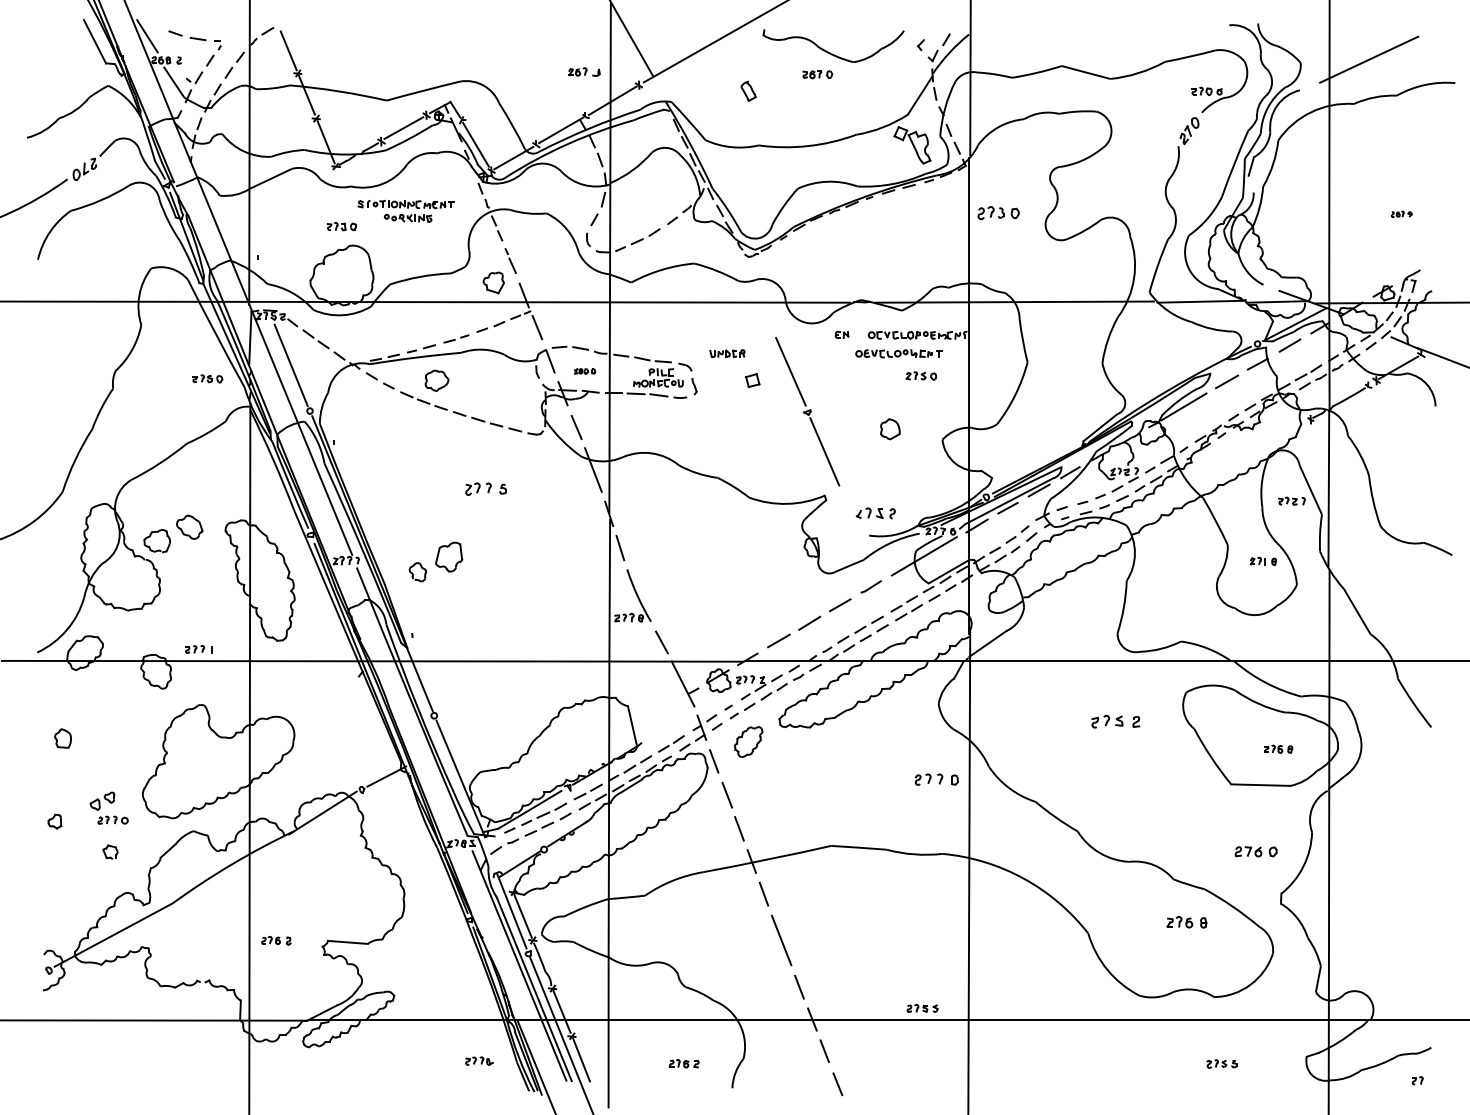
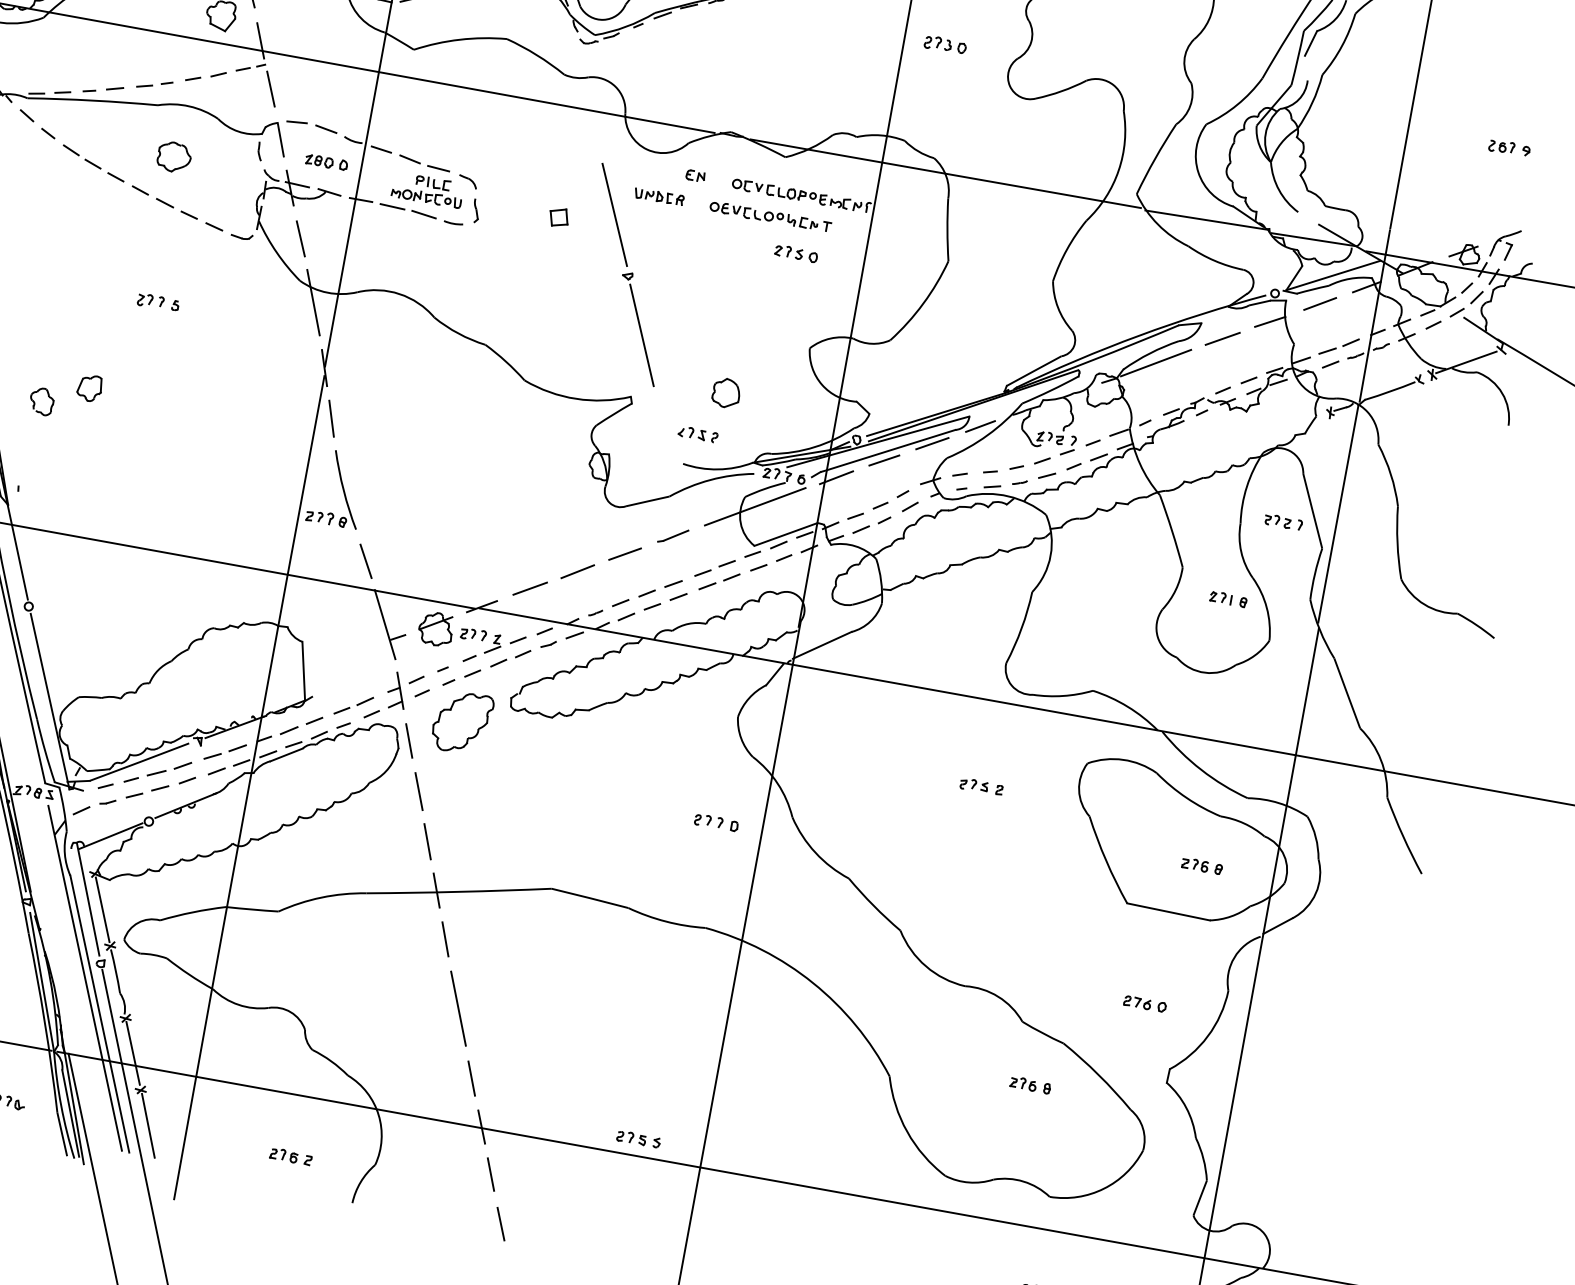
part: (998, 212) -> (945, 44), size x0.71
part: (1401, 214) -> (1509, 148), size x1.43
part: (727, 353) -> (659, 196), moved
part: (584, 371) -> (325, 162), size x1.43
part: (436, 380) -> (173, 156), moved
part: (890, 429) -> (726, 393), moved
part: (485, 489) -> (157, 302), size x0.71
part: (875, 512) -> (697, 433), size x0.71
part: (449, 556) -> (90, 387), size x0.62
part: (1115, 721) -> (981, 786), size x0.62
part: (748, 741) -> (462, 721), size x1.43
part: (937, 779) -> (717, 822), size x0.71
part: (1255, 851) -> (1144, 1003), size x0.71
part: (1186, 921) -> (1030, 1084), size x0.71

